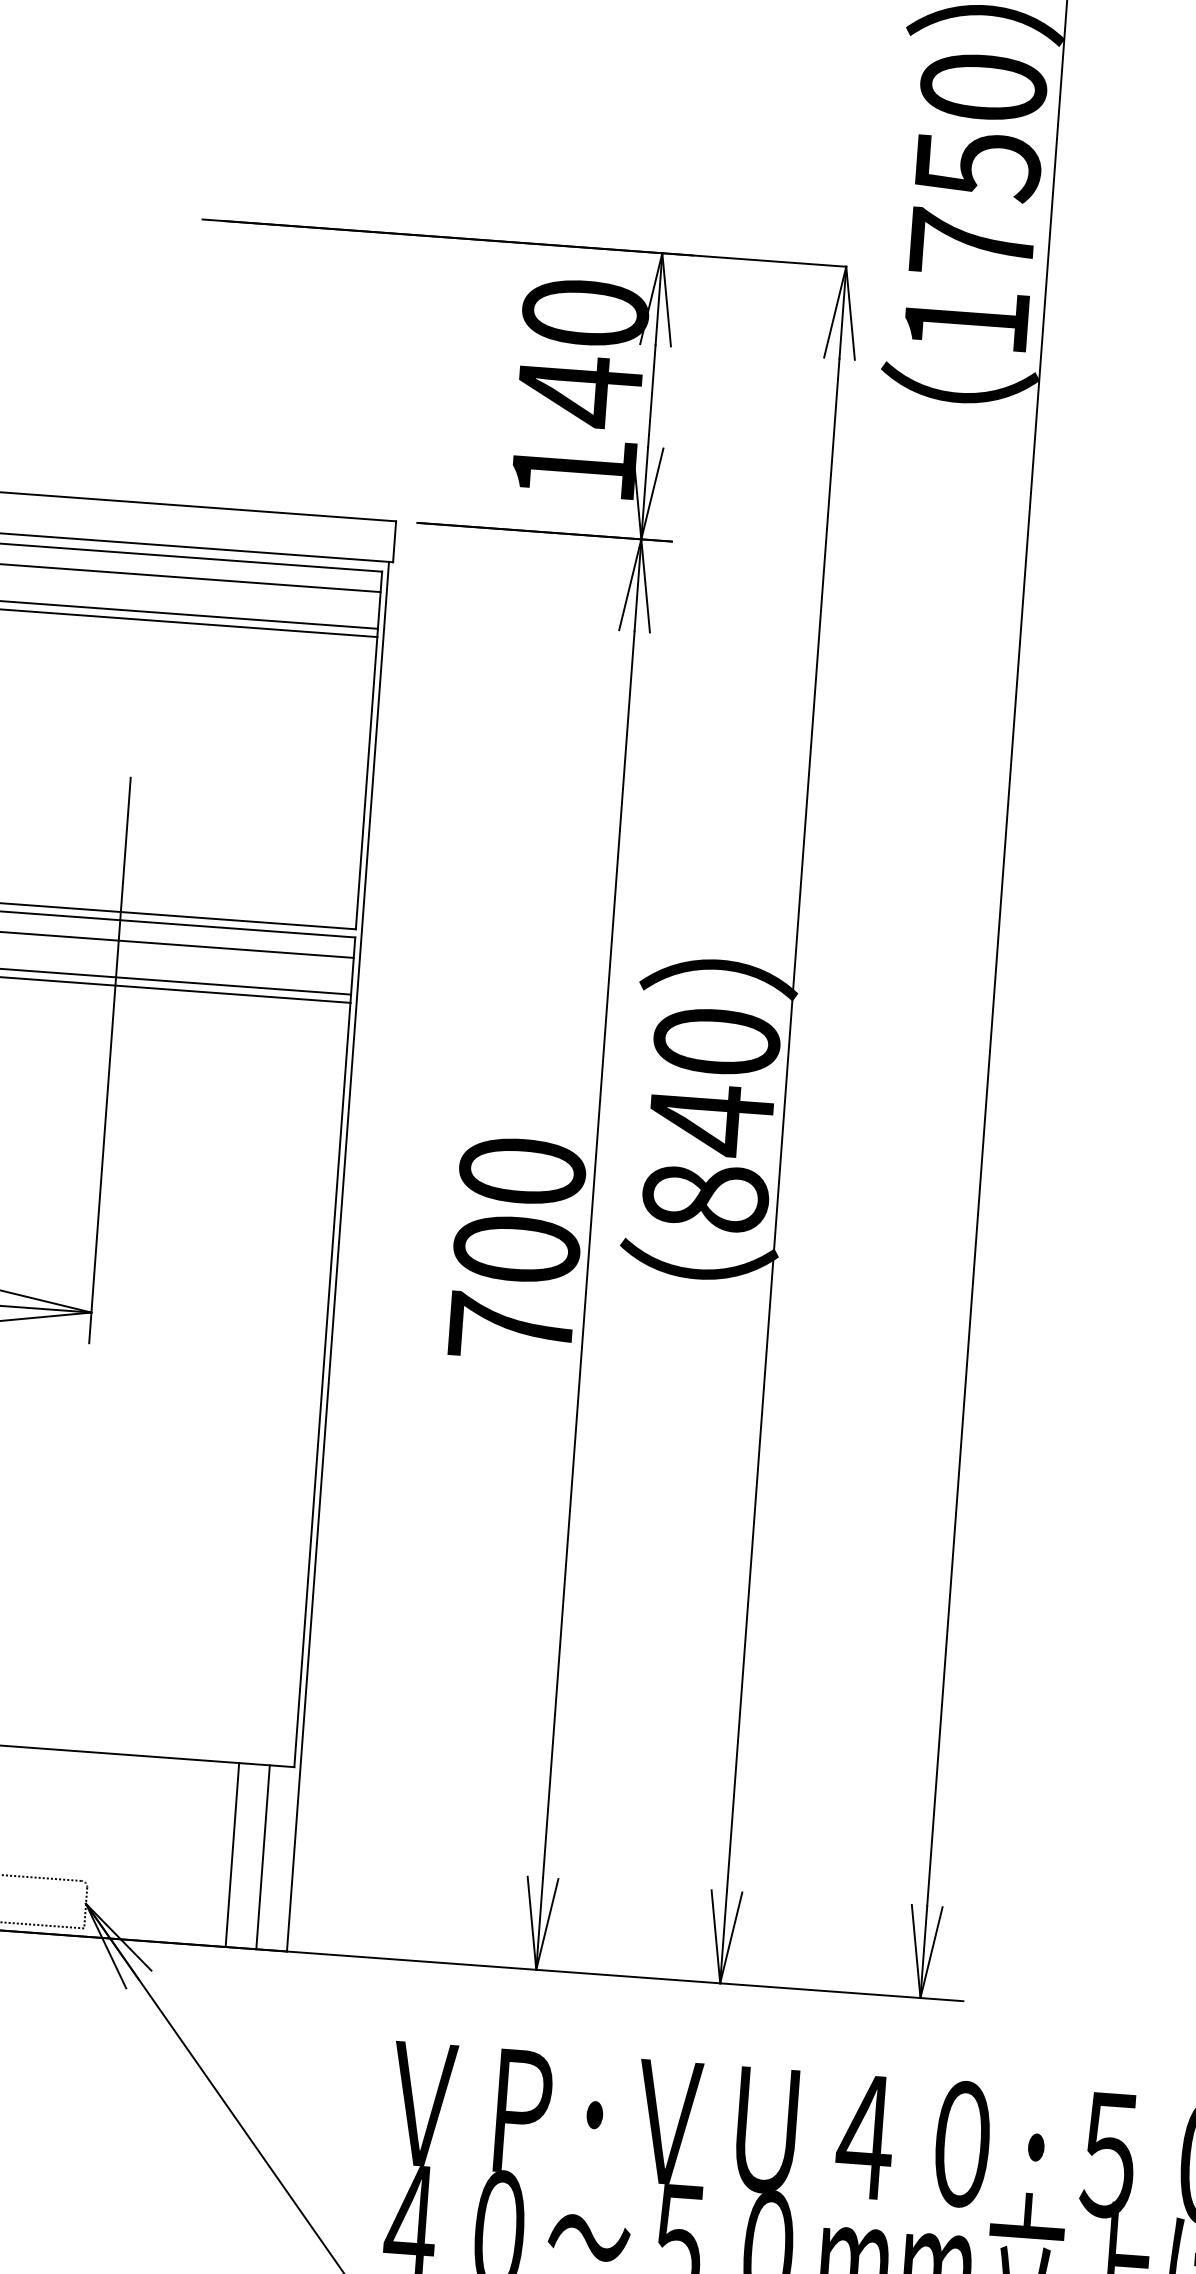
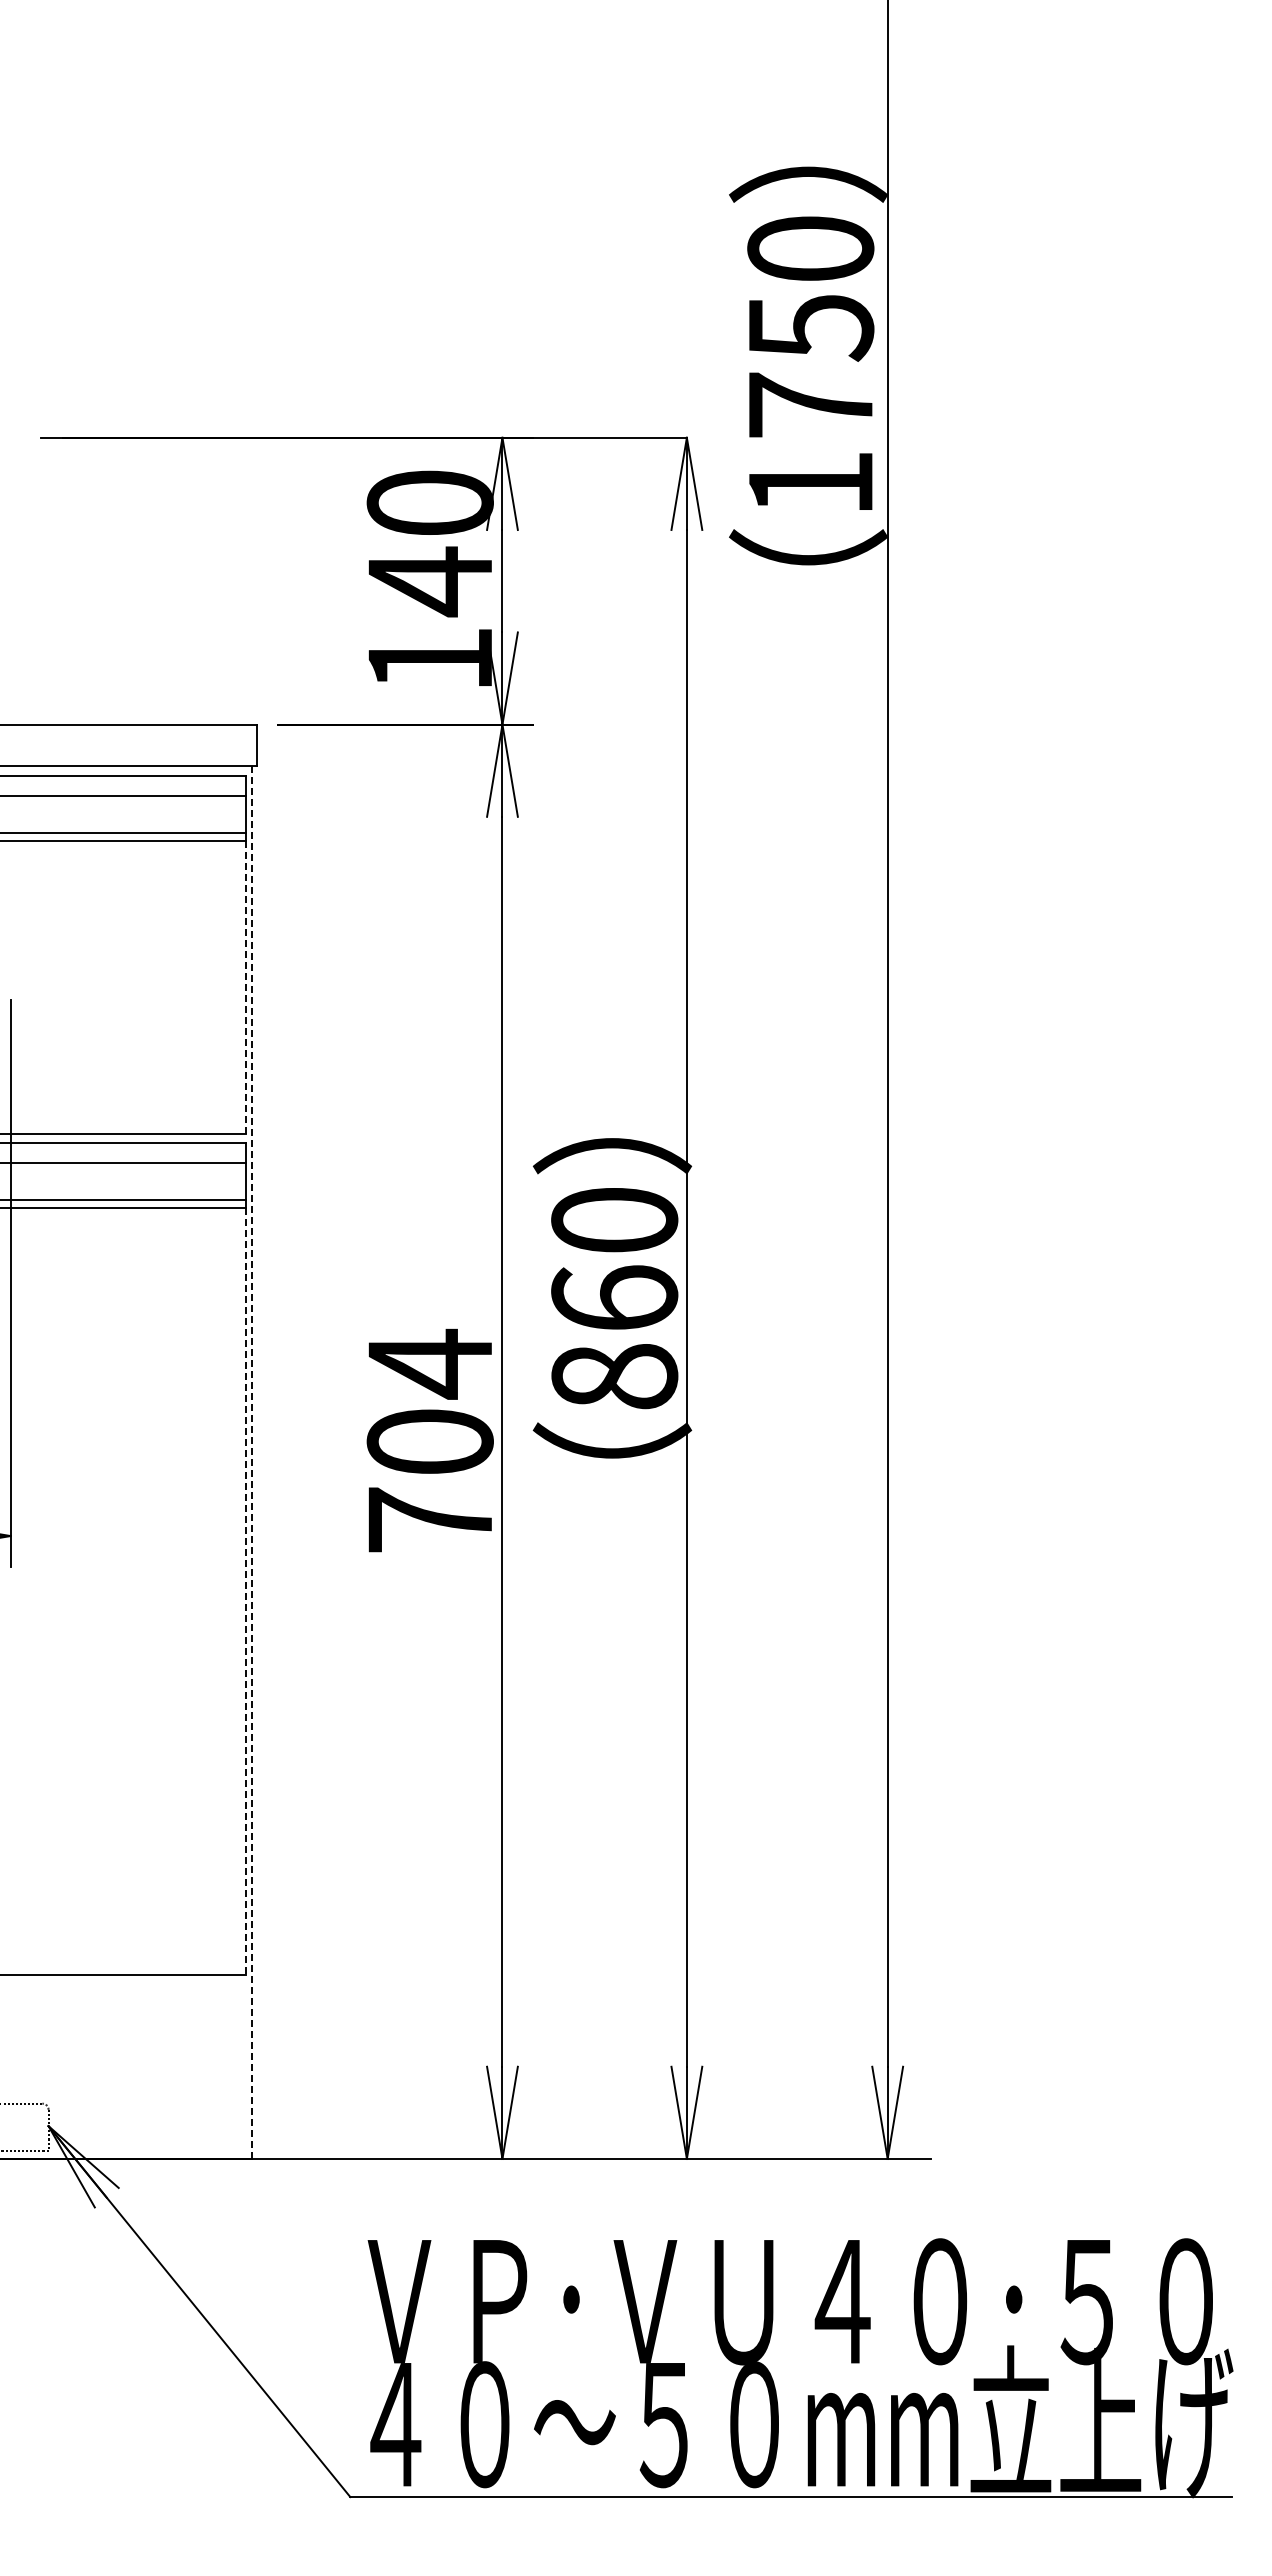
line: (366, 782) -> (246, 987), solid -> dashed
text: (711, 1119) -> (614, 1298), 840 -> 860
text: (521, 1171) -> (429, 1363), 700 -> 704
line: (337, 1256) -> (252, 1462), solid -> dashed
line: (322, 1385) -> (246, 1591), solid -> dashed
line: (232, 1854) -> (191, 2066), removed
line: (262, 1857) -> (221, 2066), removed

